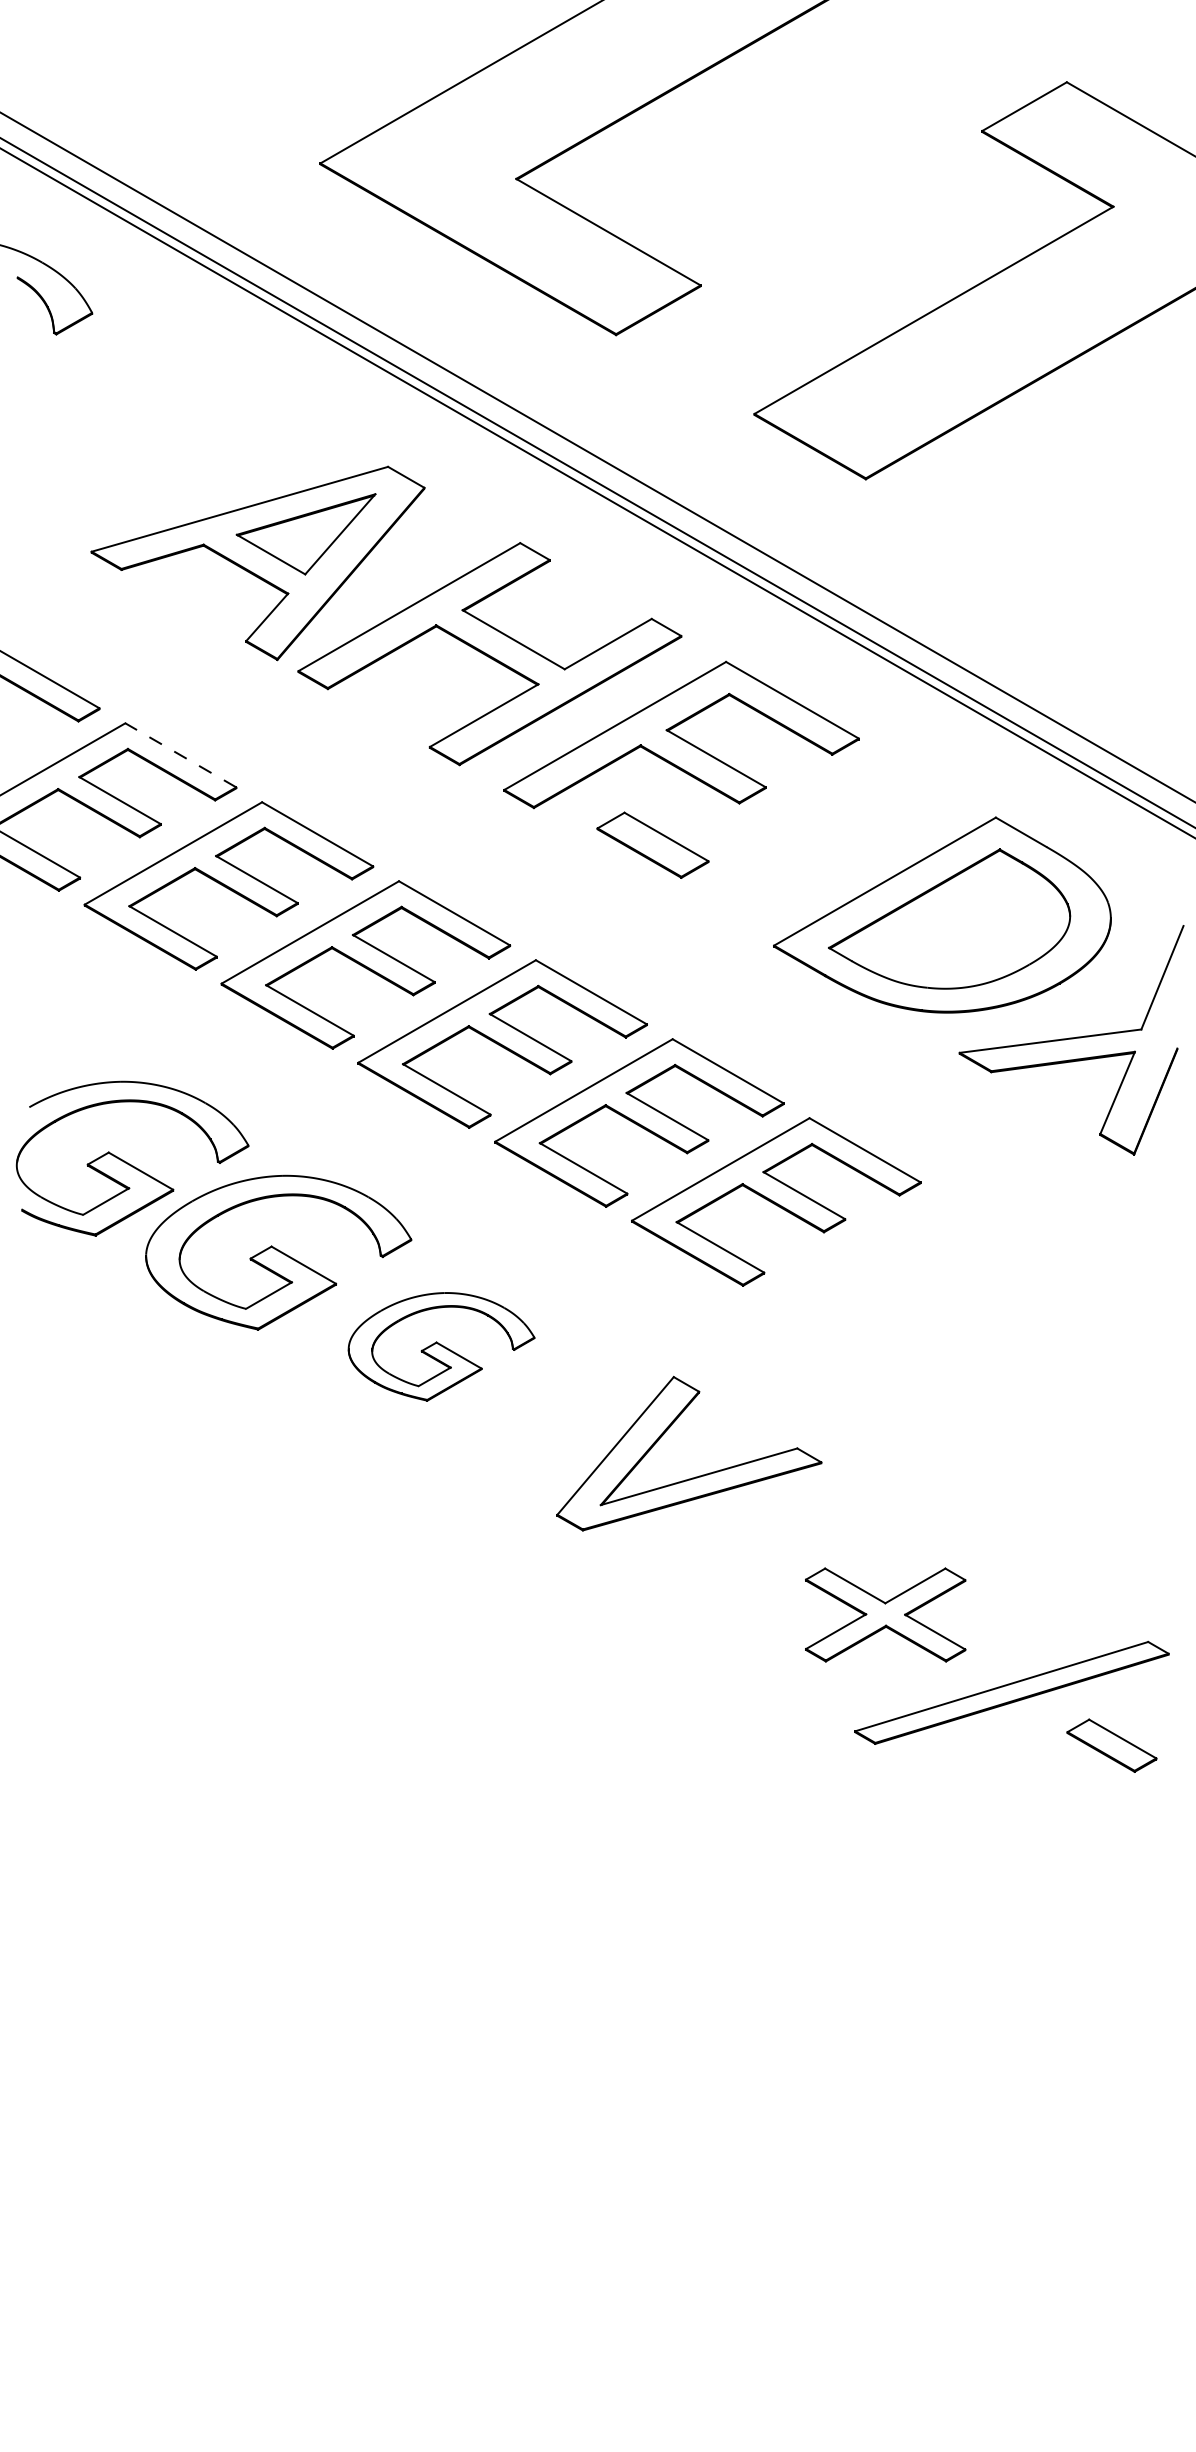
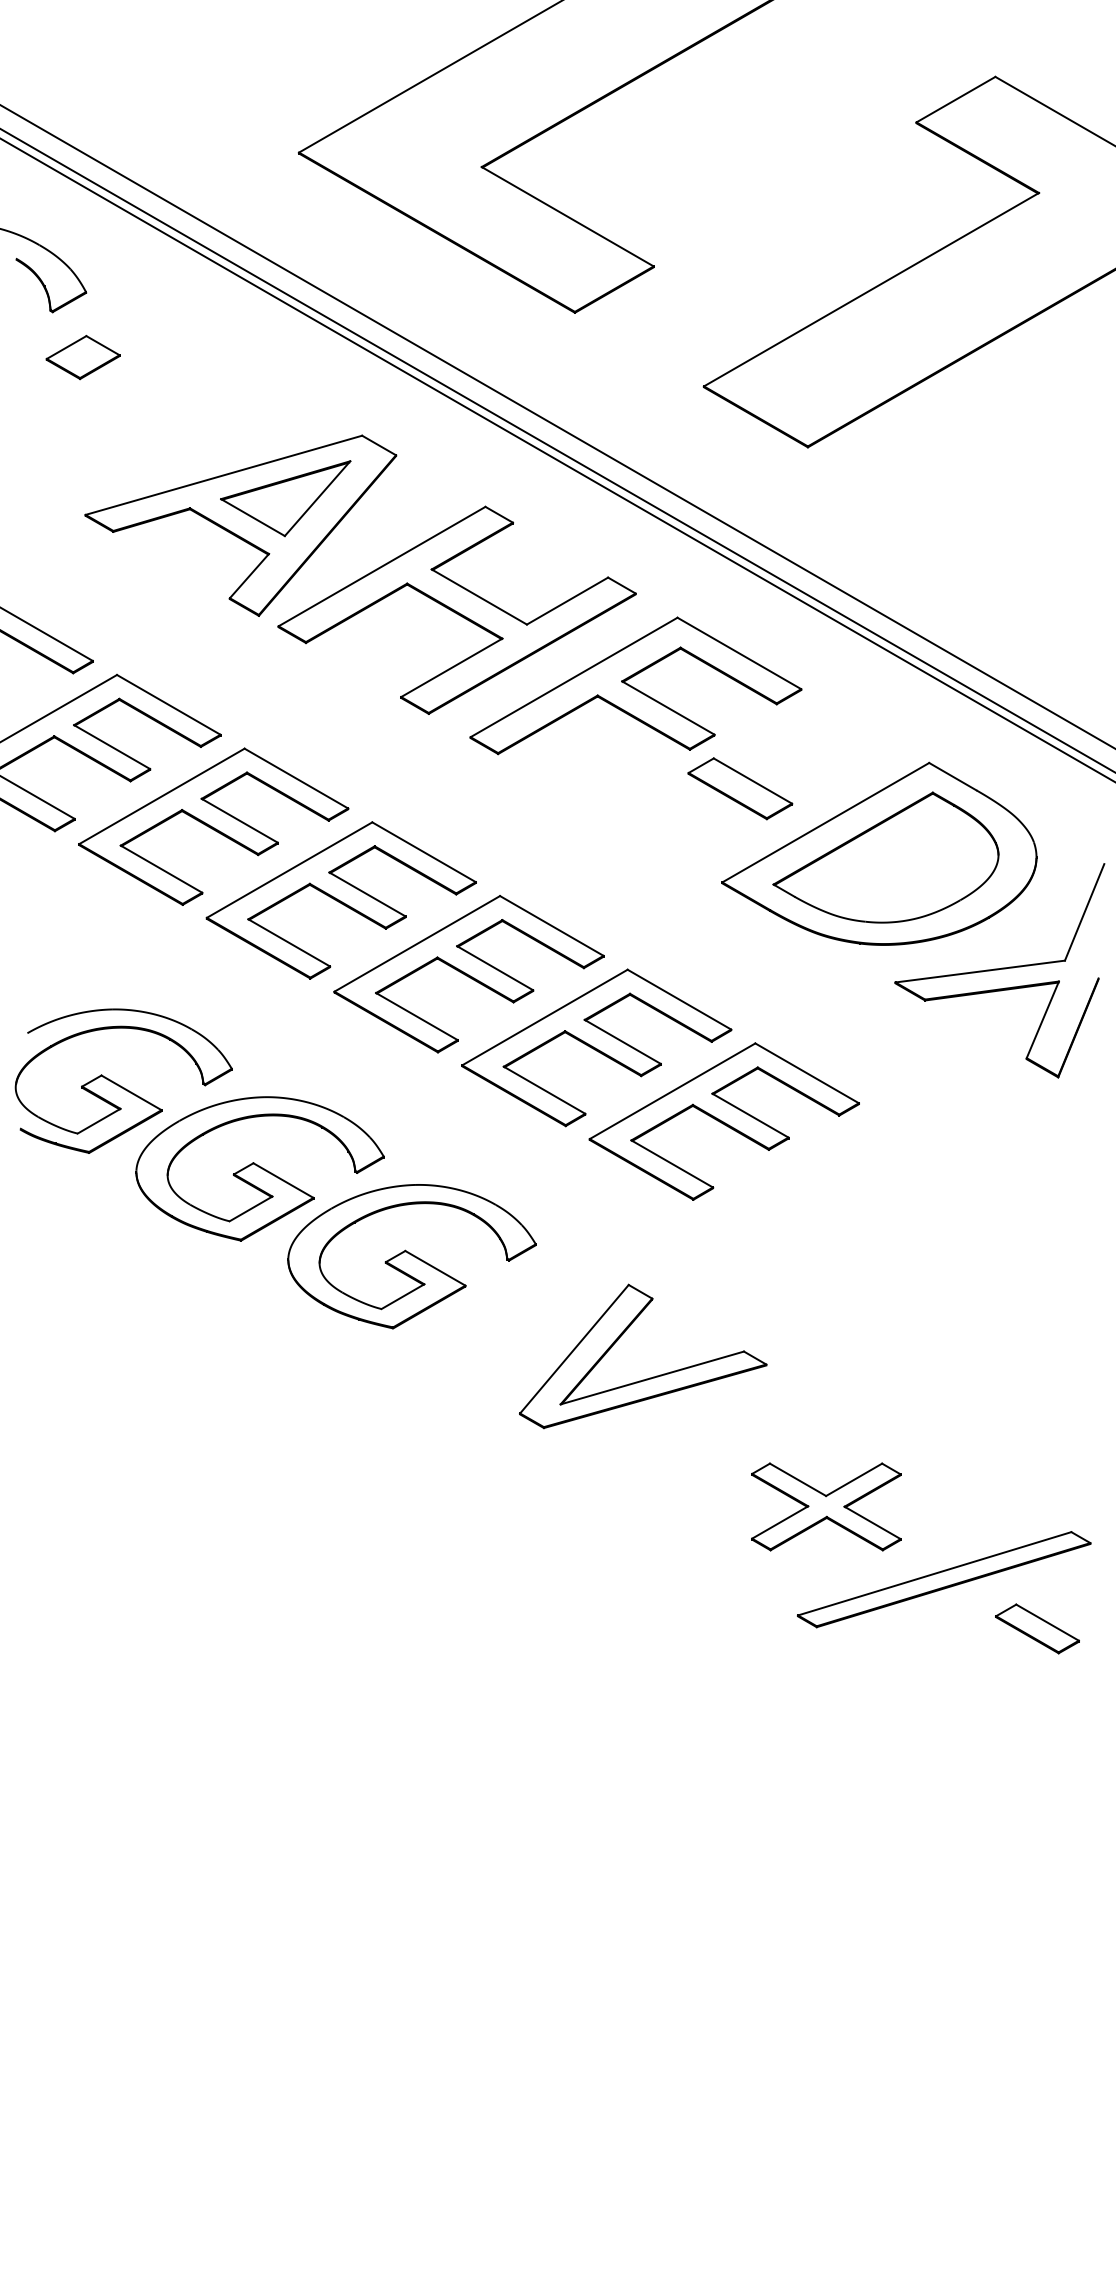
part: (88, 383) -> (82, 357), added
line: (180, 754) -> (168, 704), dashed -> solid
part: (653, 844) -> (740, 788), moved
part: (440, 1346) -> (411, 1256), size x1.43

